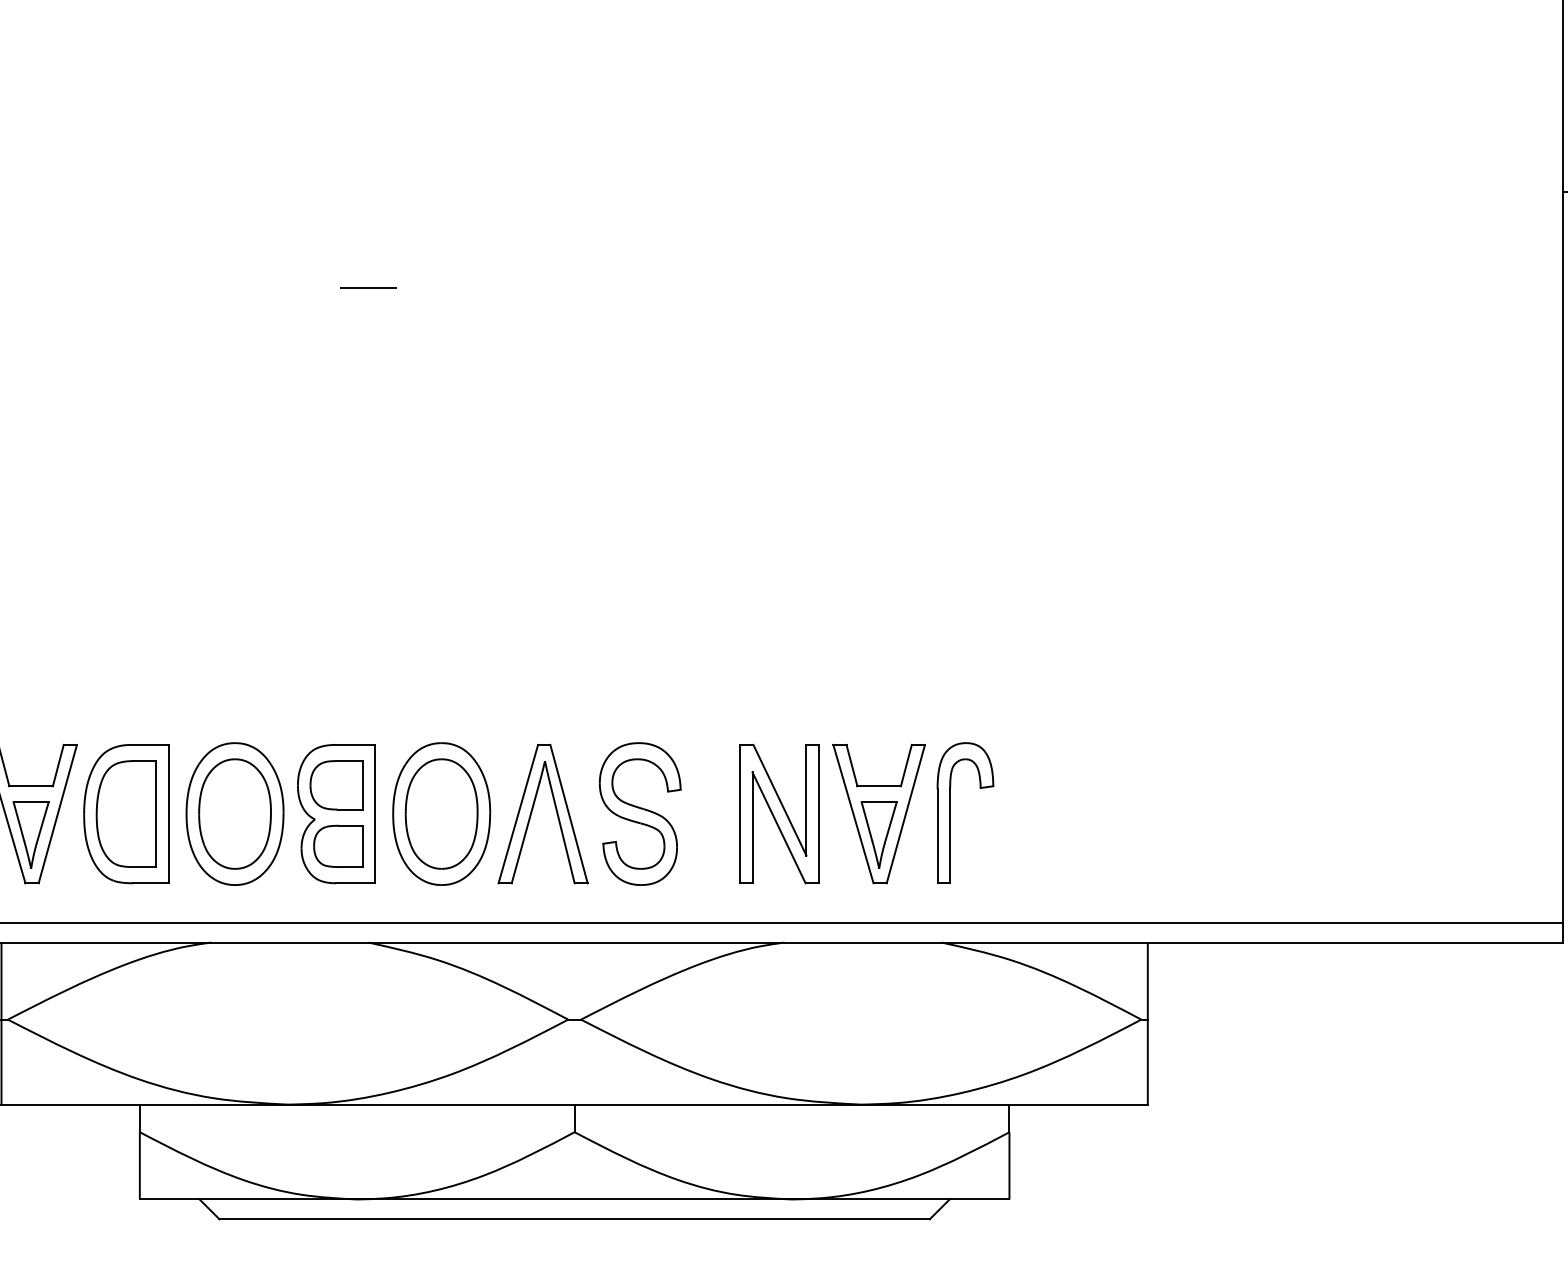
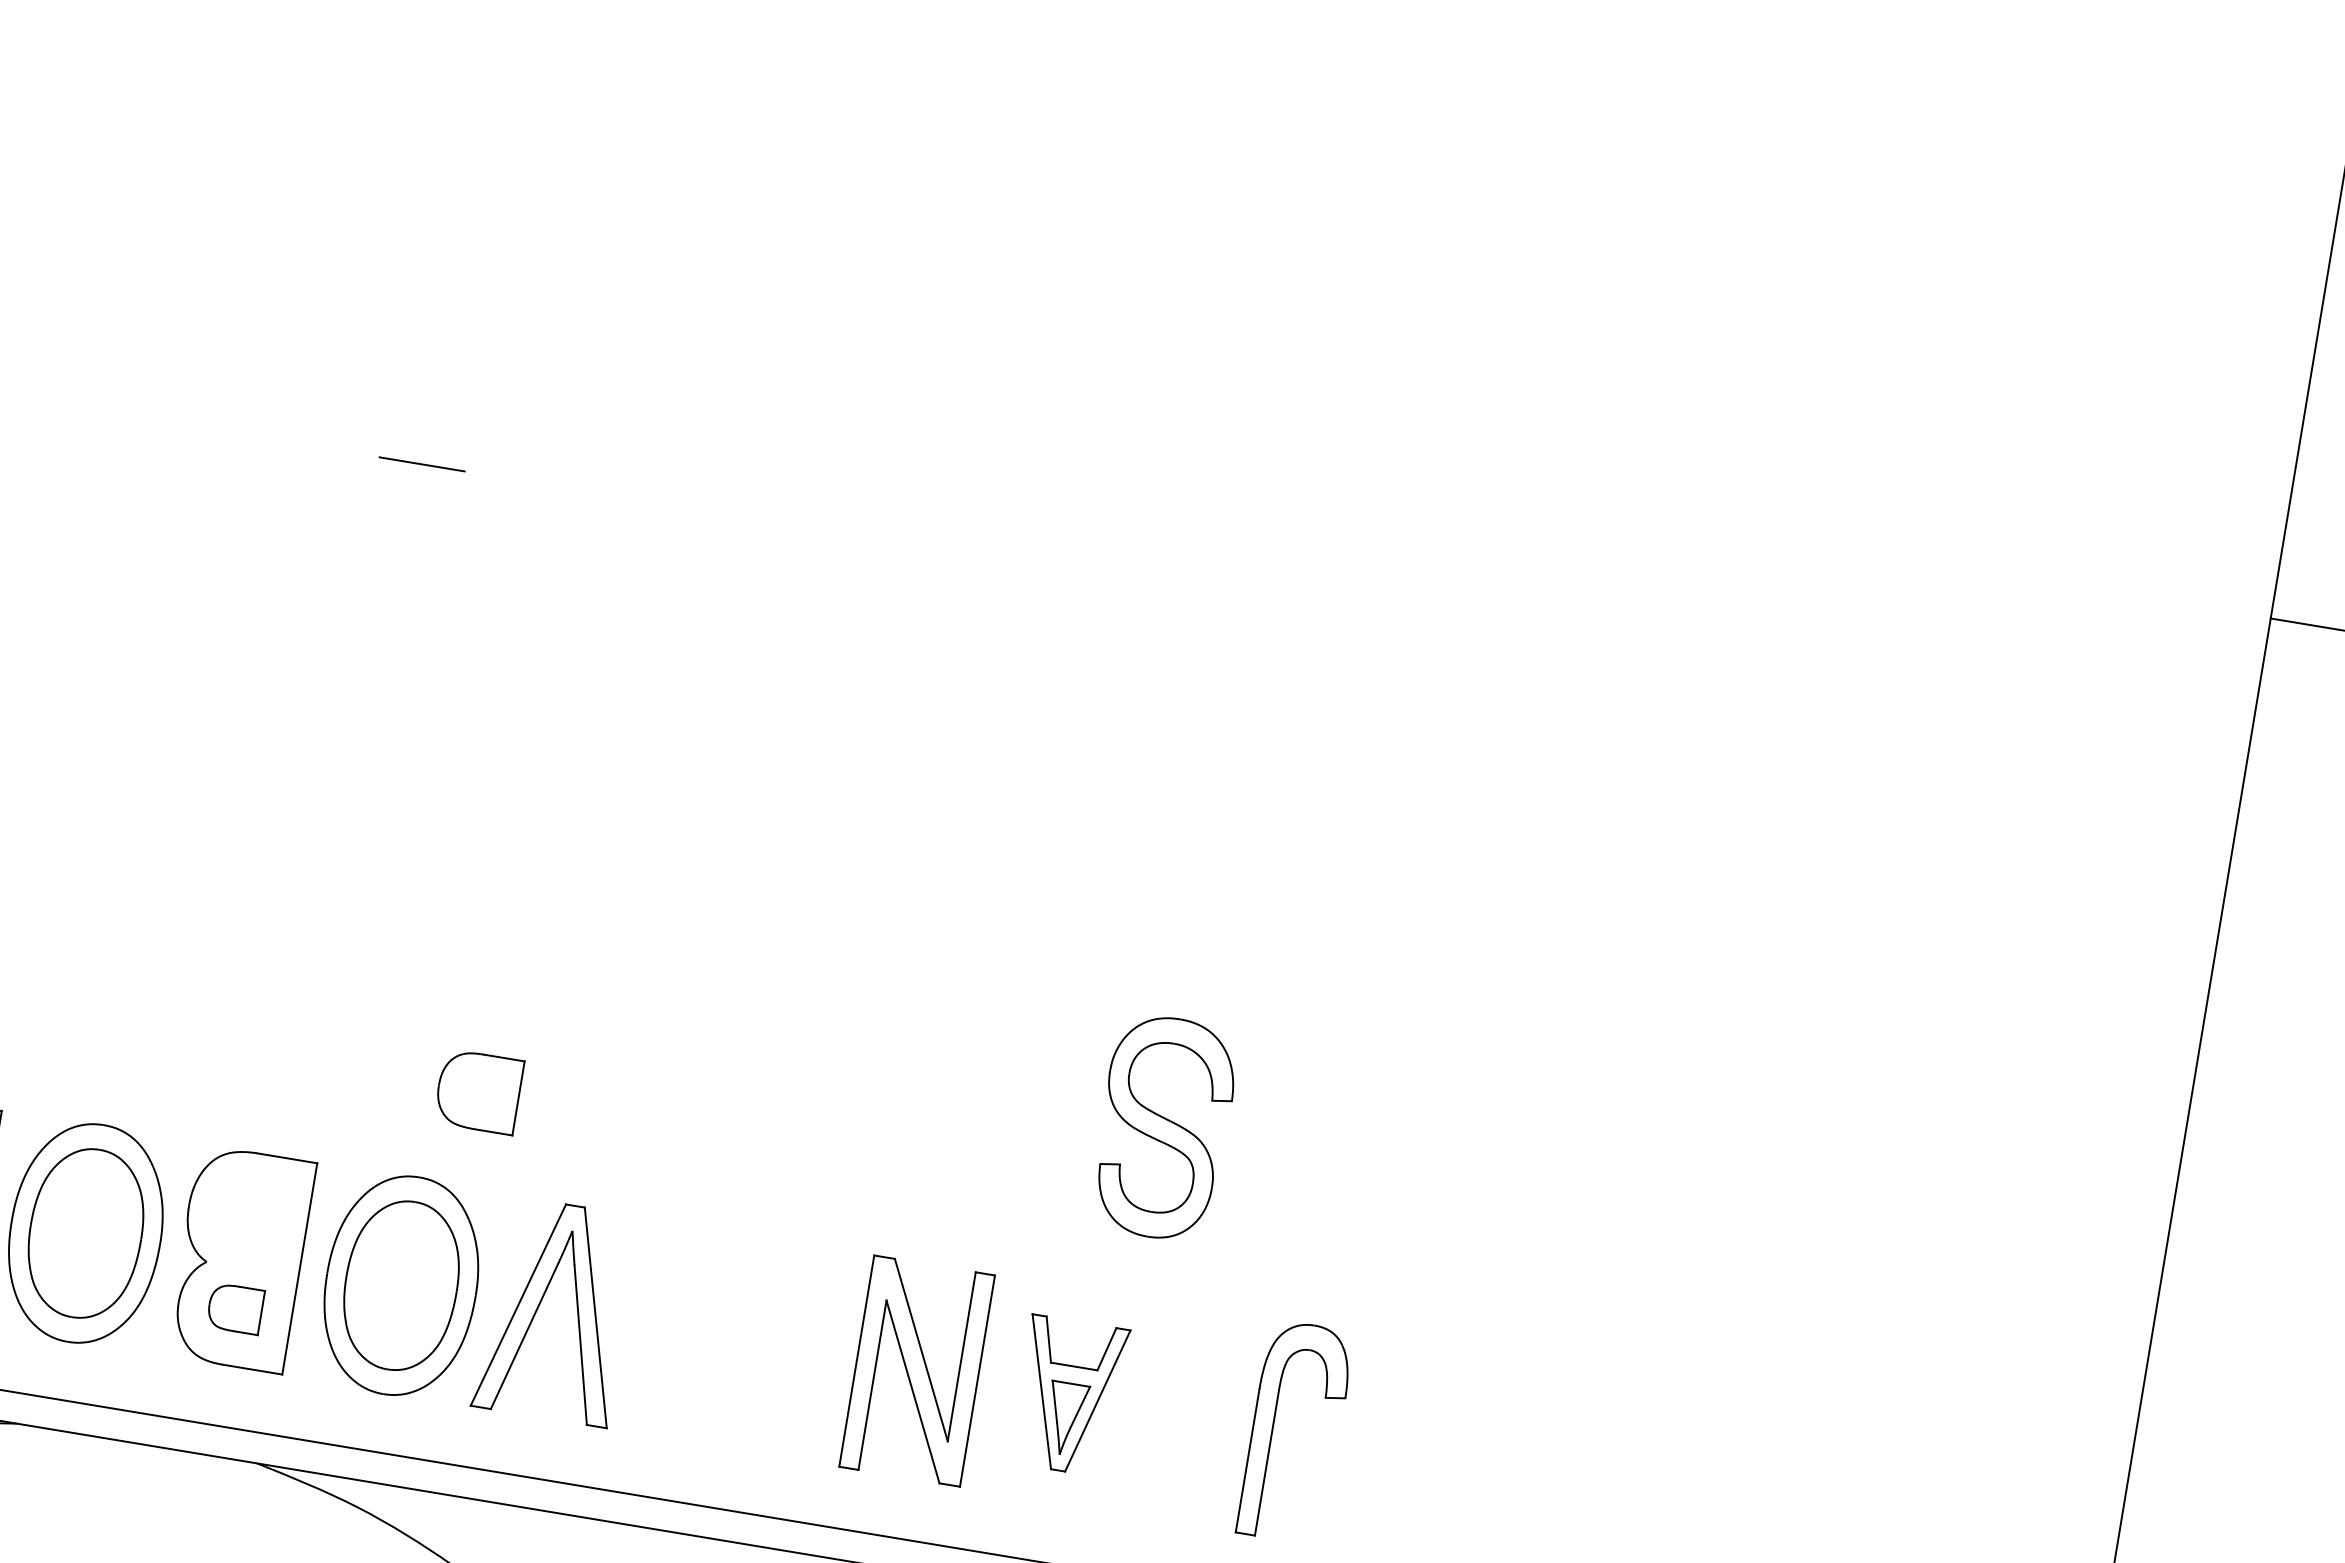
part: (336, 785) -> (478, 1092), moved
part: (950, 812) -> (1273, 1427), moved
part: (639, 813) -> (1163, 1126), moved
part: (878, 813) -> (1068, 1395), size x0.7
part: (338, 845) -> (235, 1307), size x0.7

